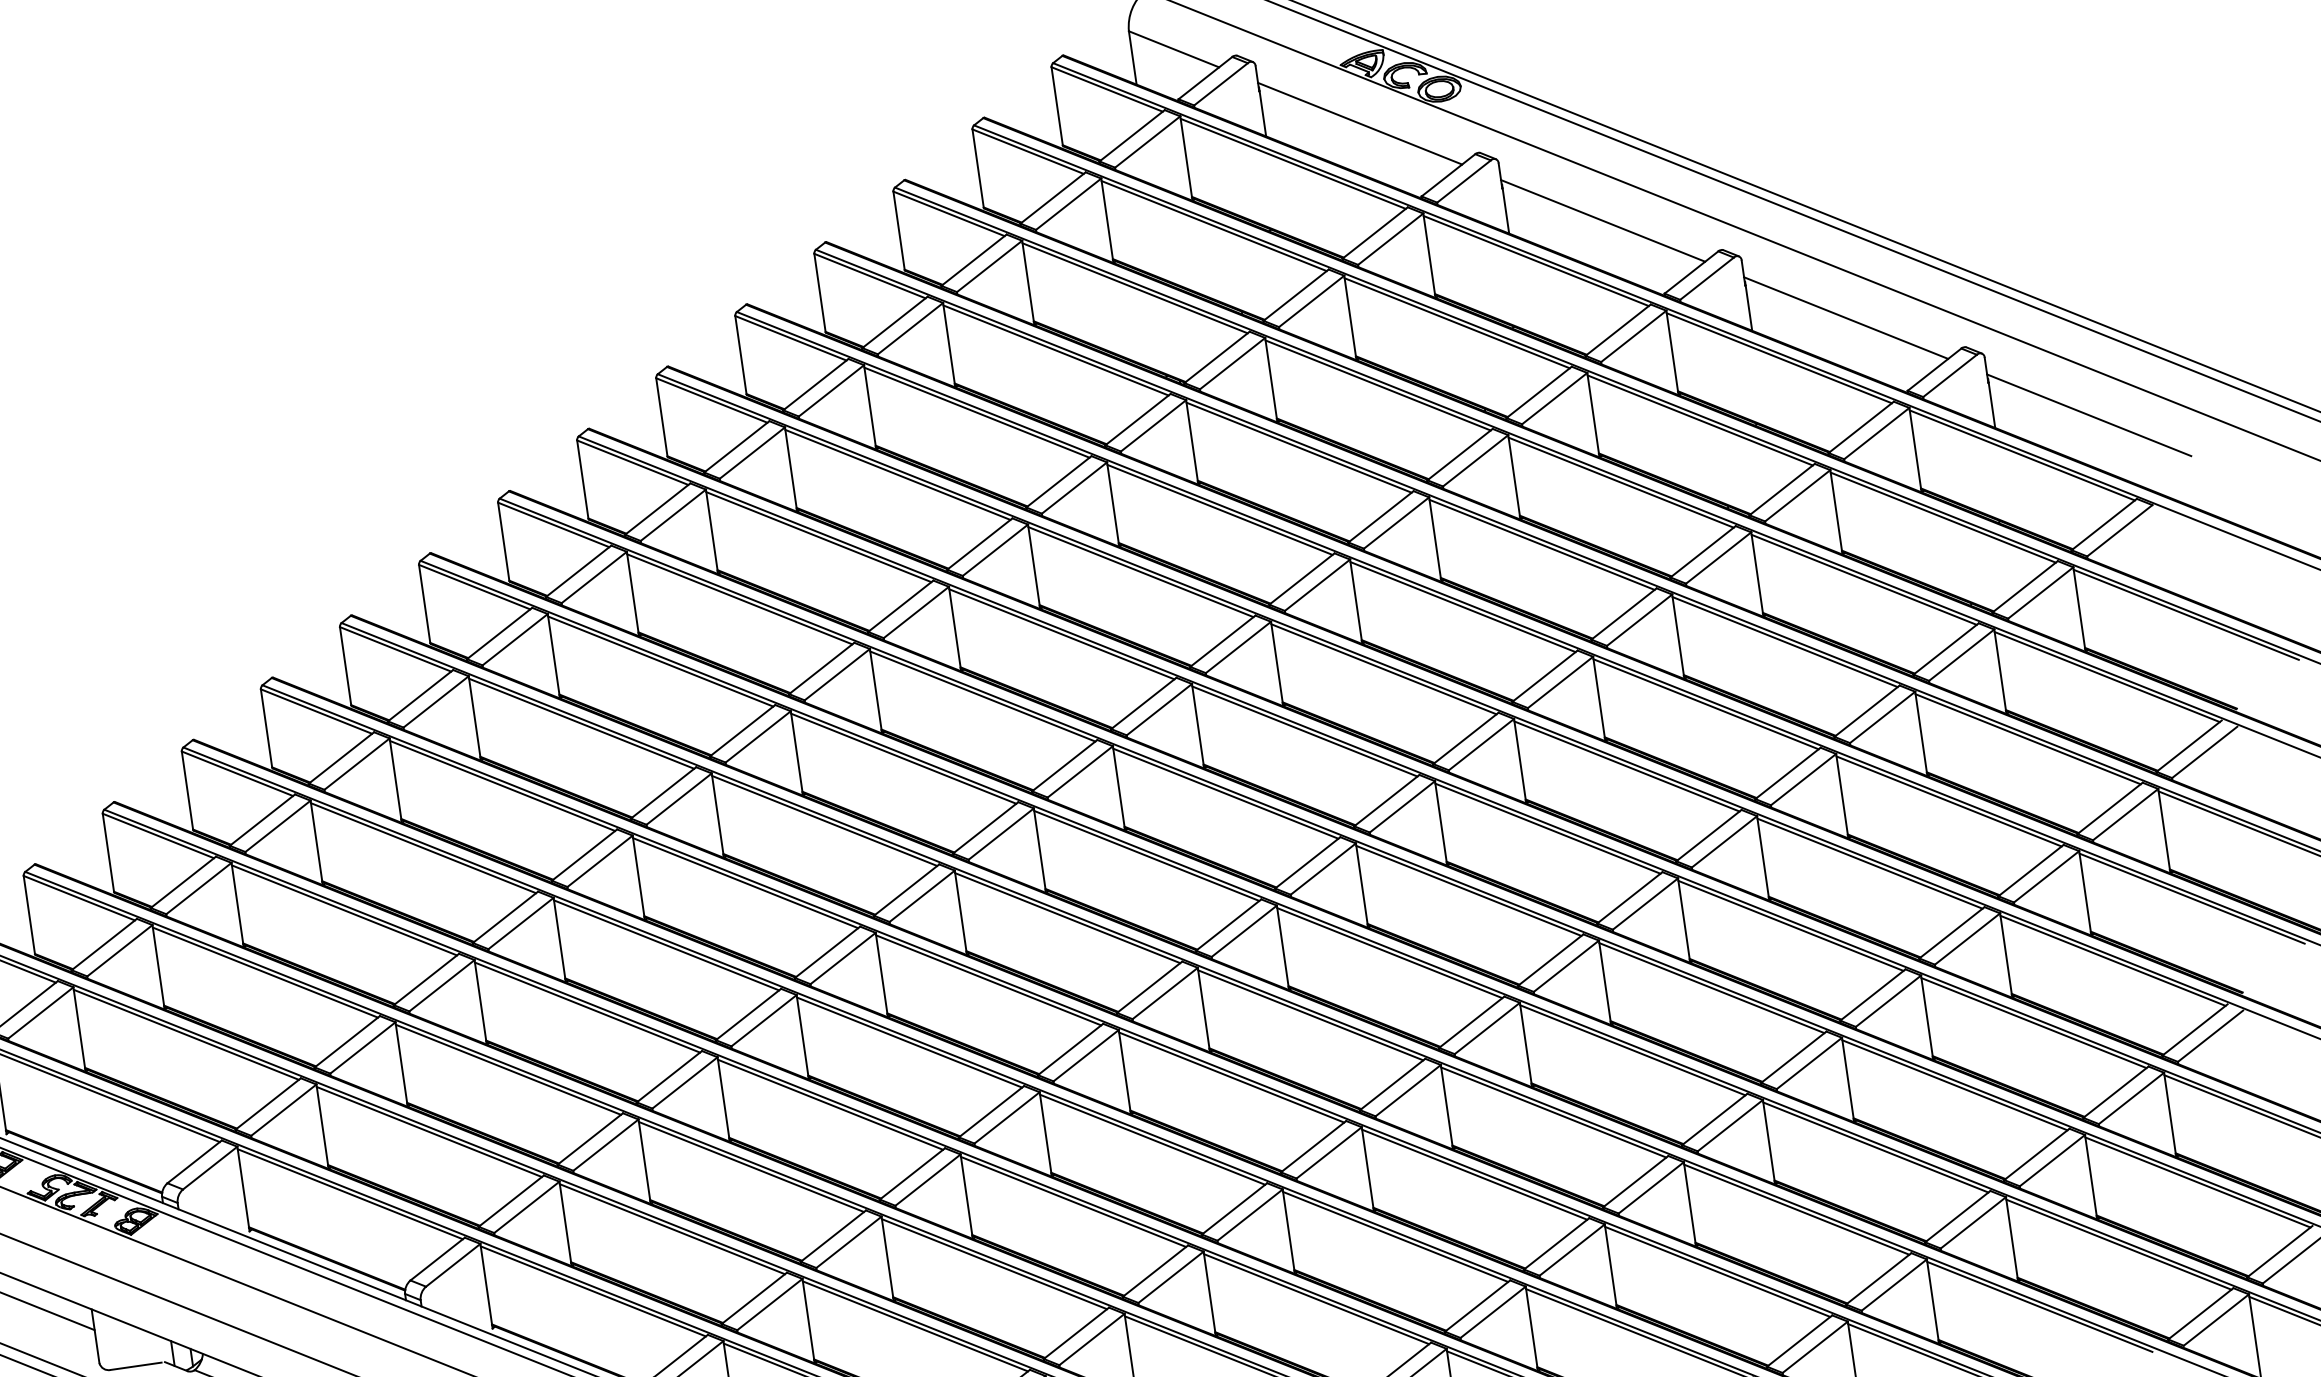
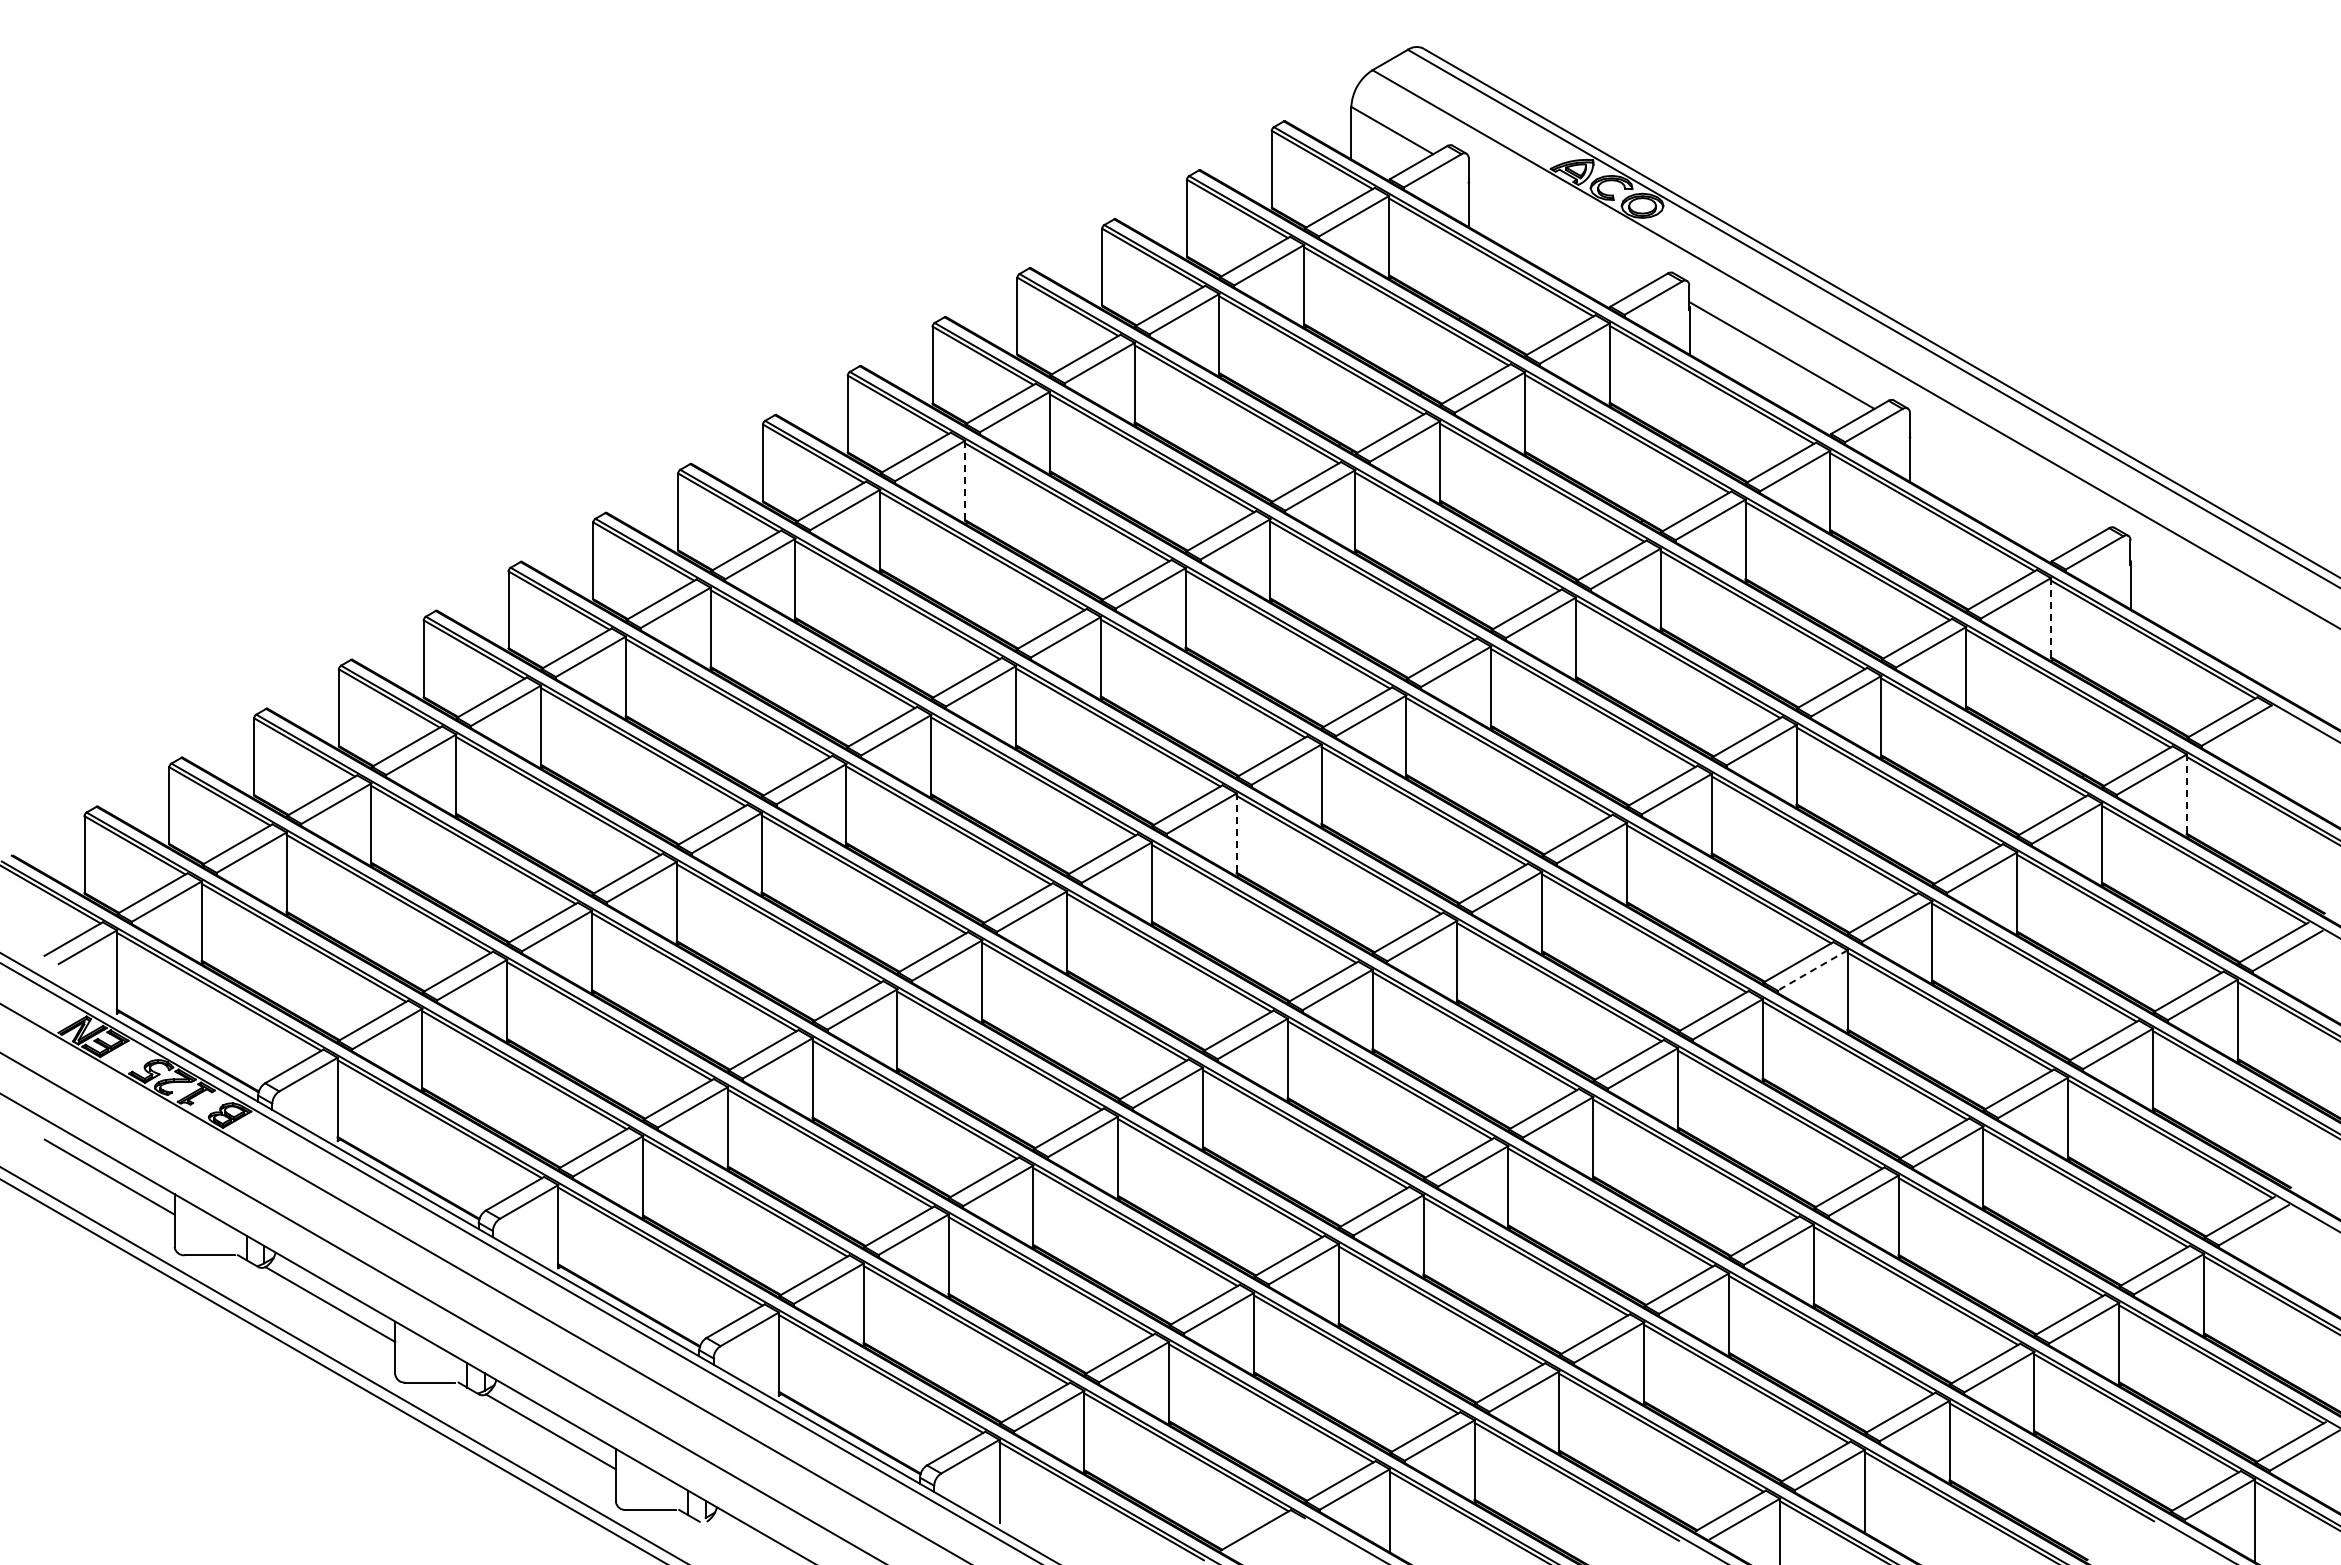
line: (1359, 123) -> (1560, 227), removed
line: (1846, 317) -> (2002, 482), removed
line: (2088, 414) -> (2222, 609), removed
line: (1914, 450) -> (2050, 619), solid -> dashed
line: (791, 469) -> (965, 482), solid -> dashed
line: (2079, 610) -> (2186, 796), solid -> dashed
line: (1118, 788) -> (1236, 835), solid -> dashed
line: (1724, 841) -> (1812, 970), solid -> dashed

